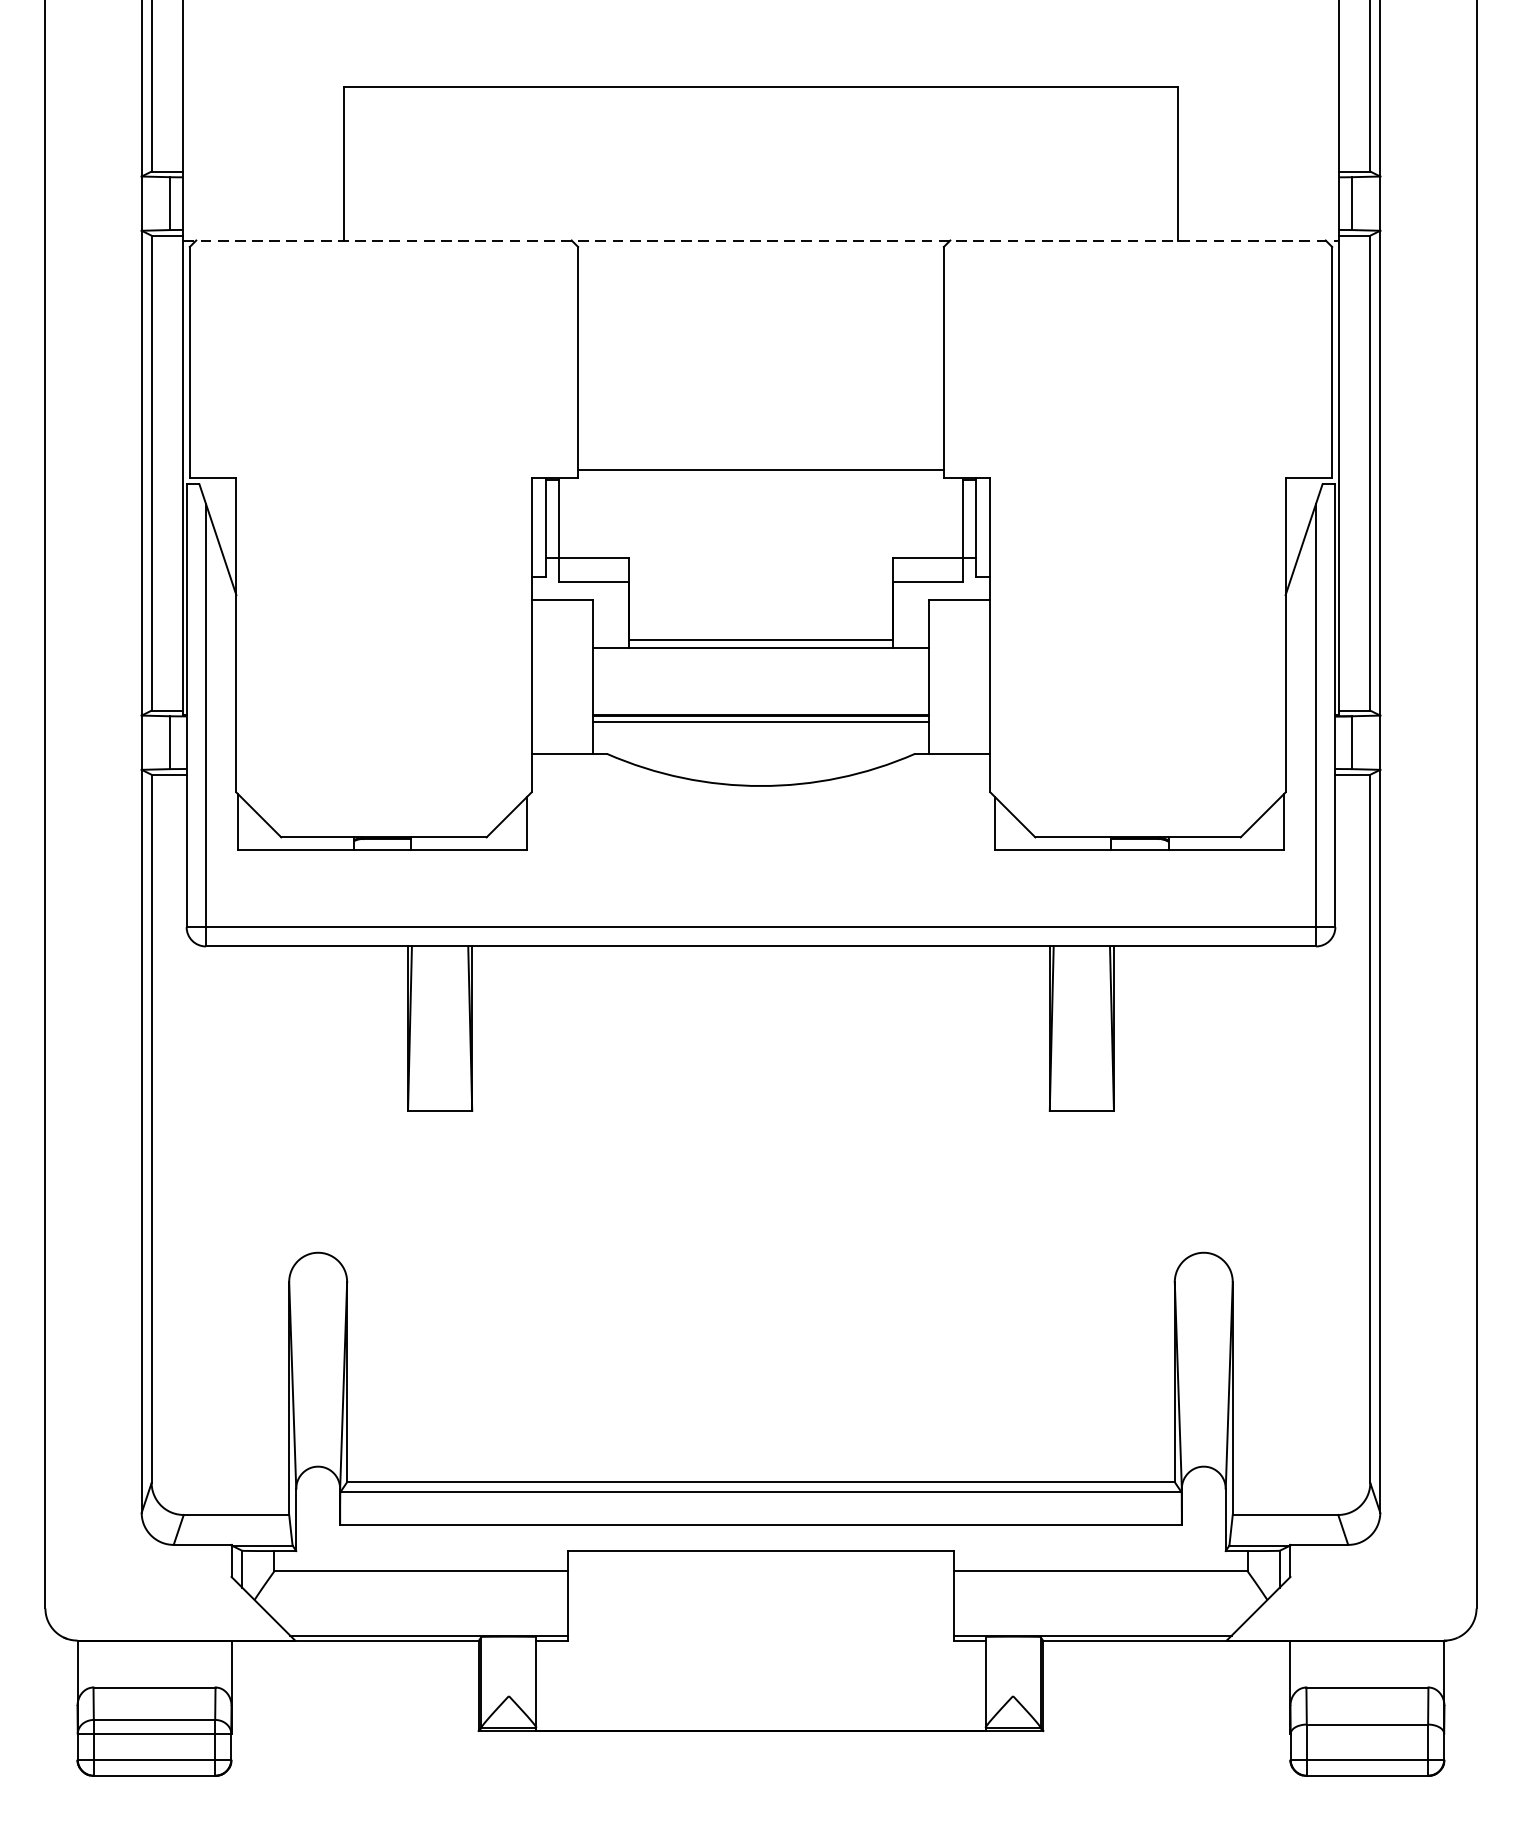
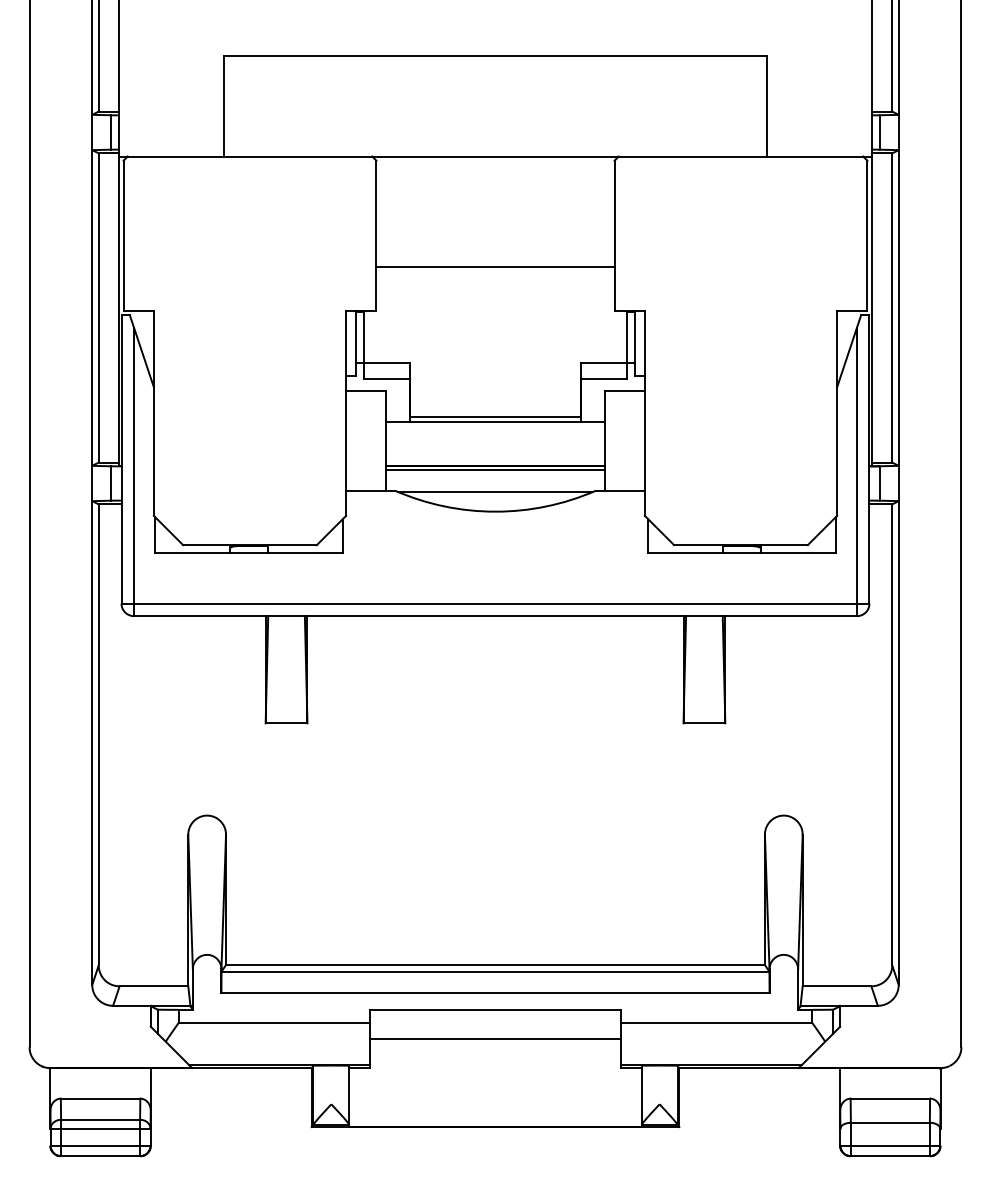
line: (762, 240) -> (496, 156), dashed -> solid
line: (761, 470) -> (495, 267), moved
line: (761, 755) -> (495, 491), added
line: (761, 1596) -> (495, 1039), added

